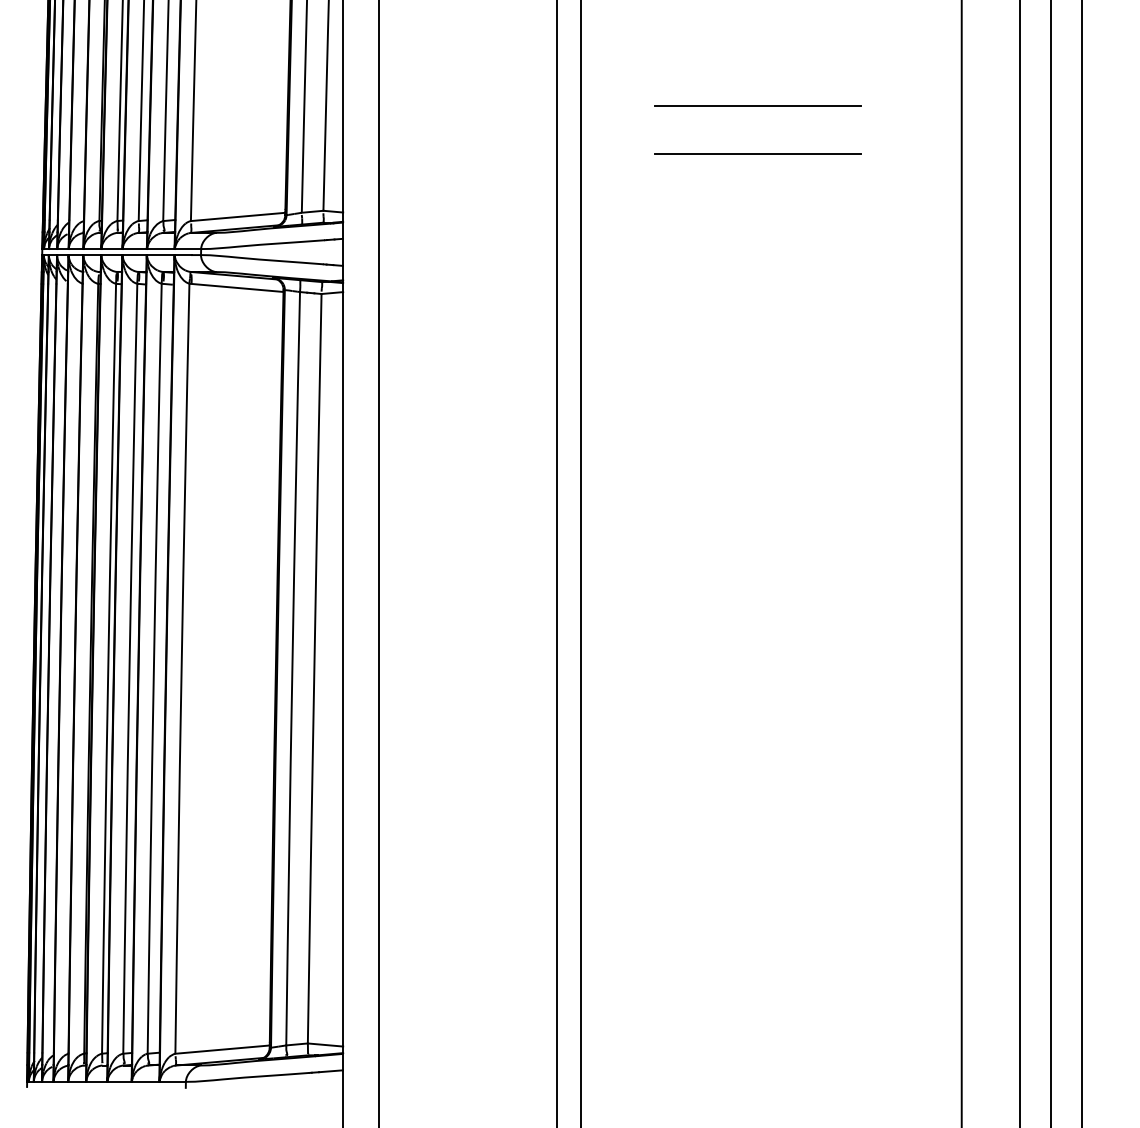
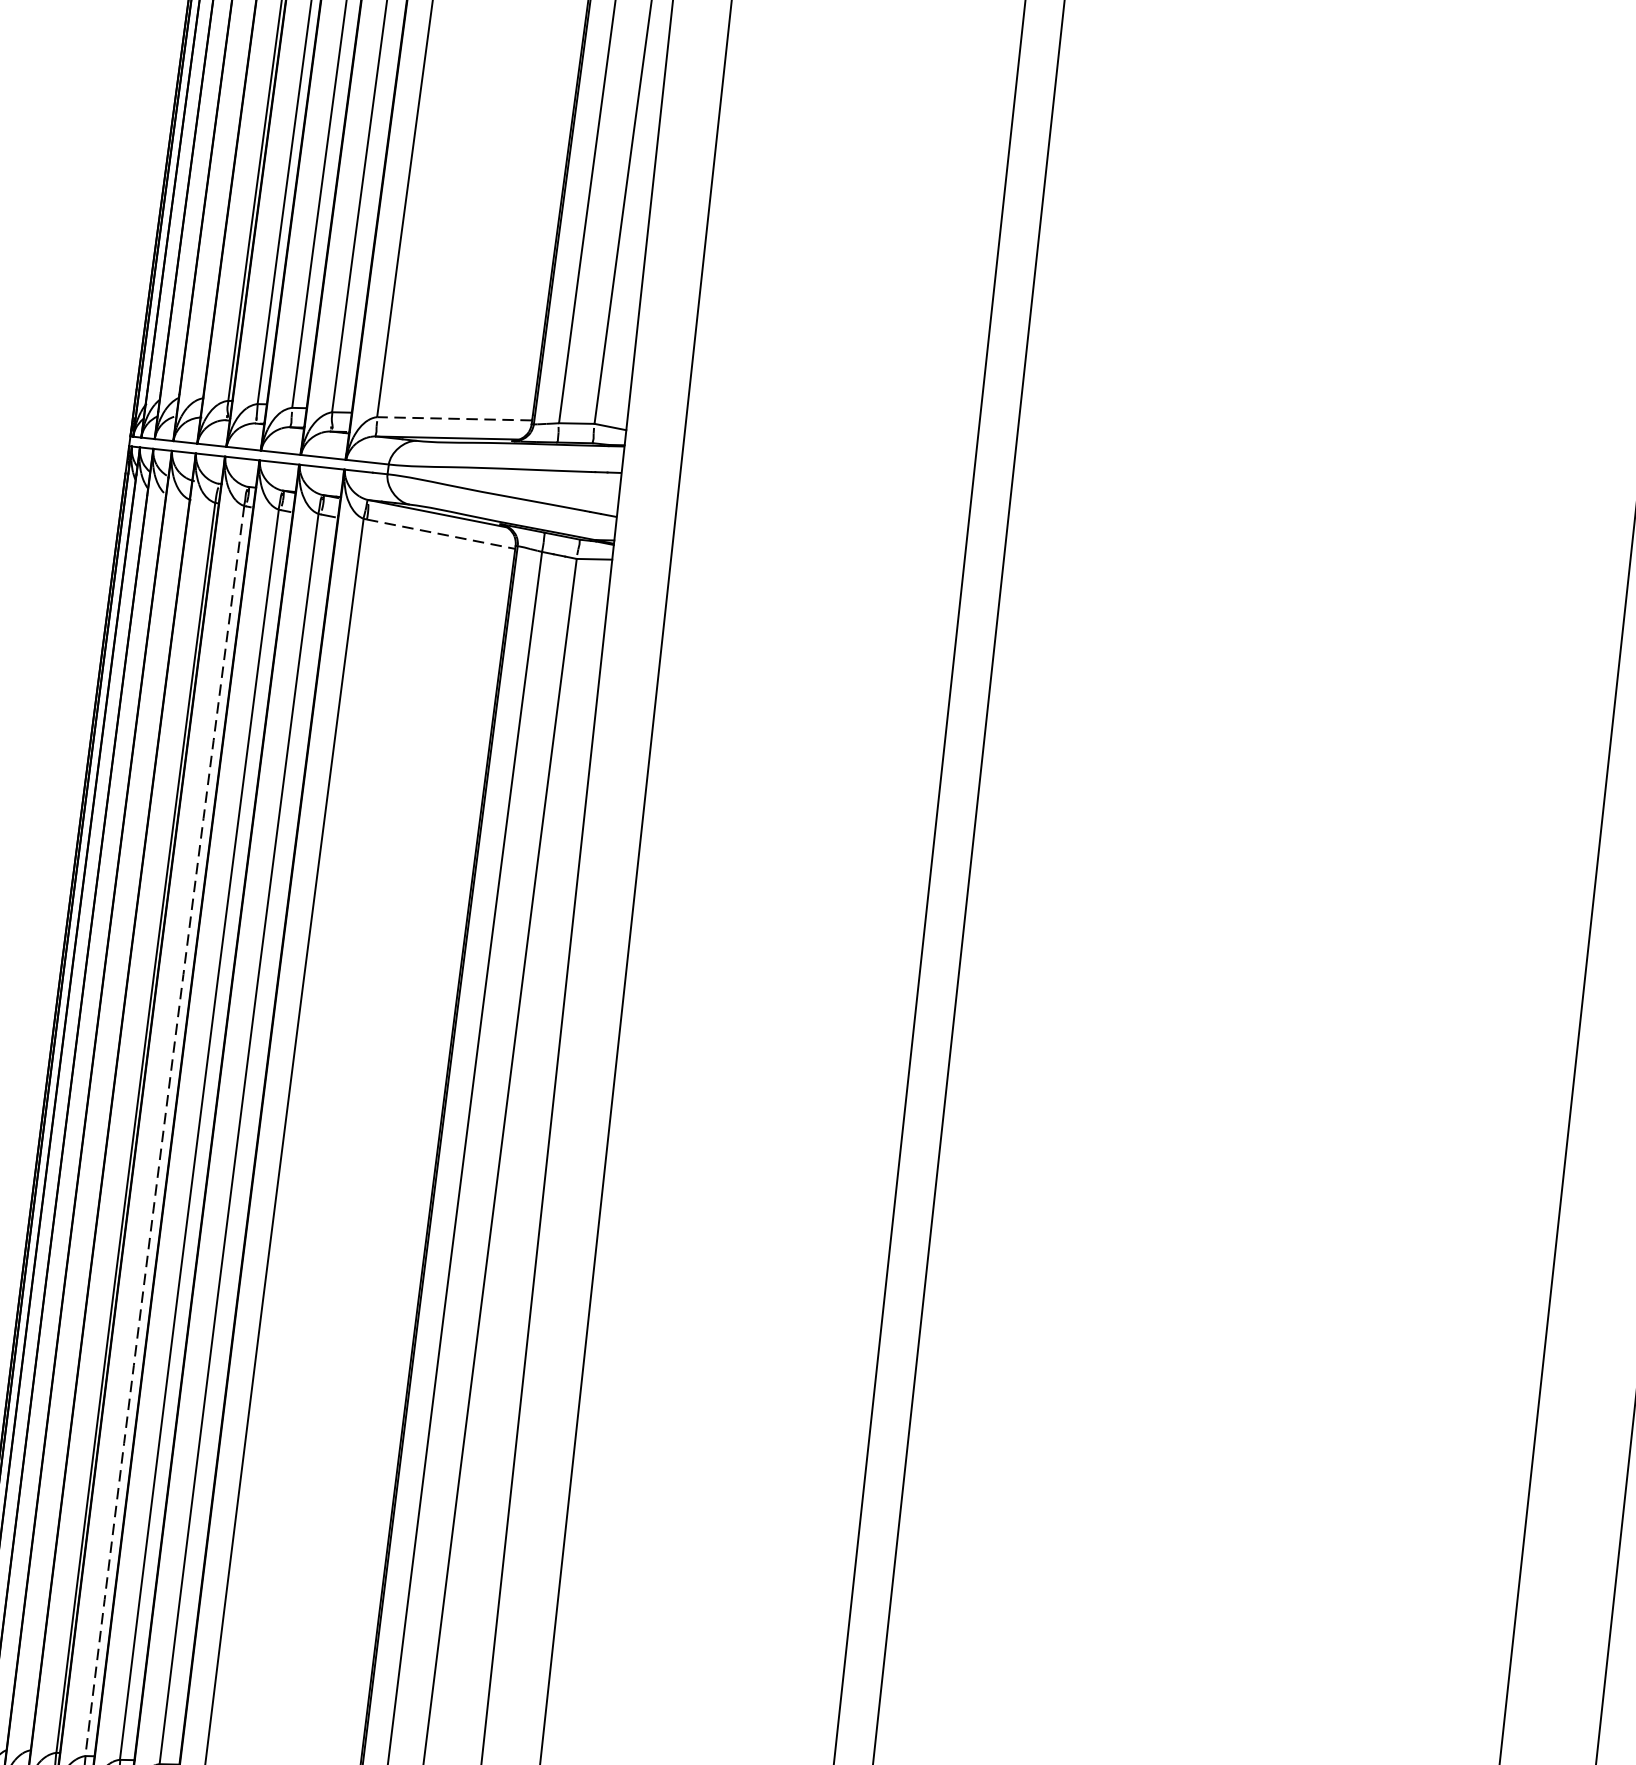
line: (758, 106) -> (1320, 331), removed
line: (758, 153) -> (1312, 407), removed
line: (237, 216) -> (453, 417), solid -> dashed
line: (237, 288) -> (440, 535), solid -> dashed
arc: (108, 668) -> (163, 1130), solid -> dashed

